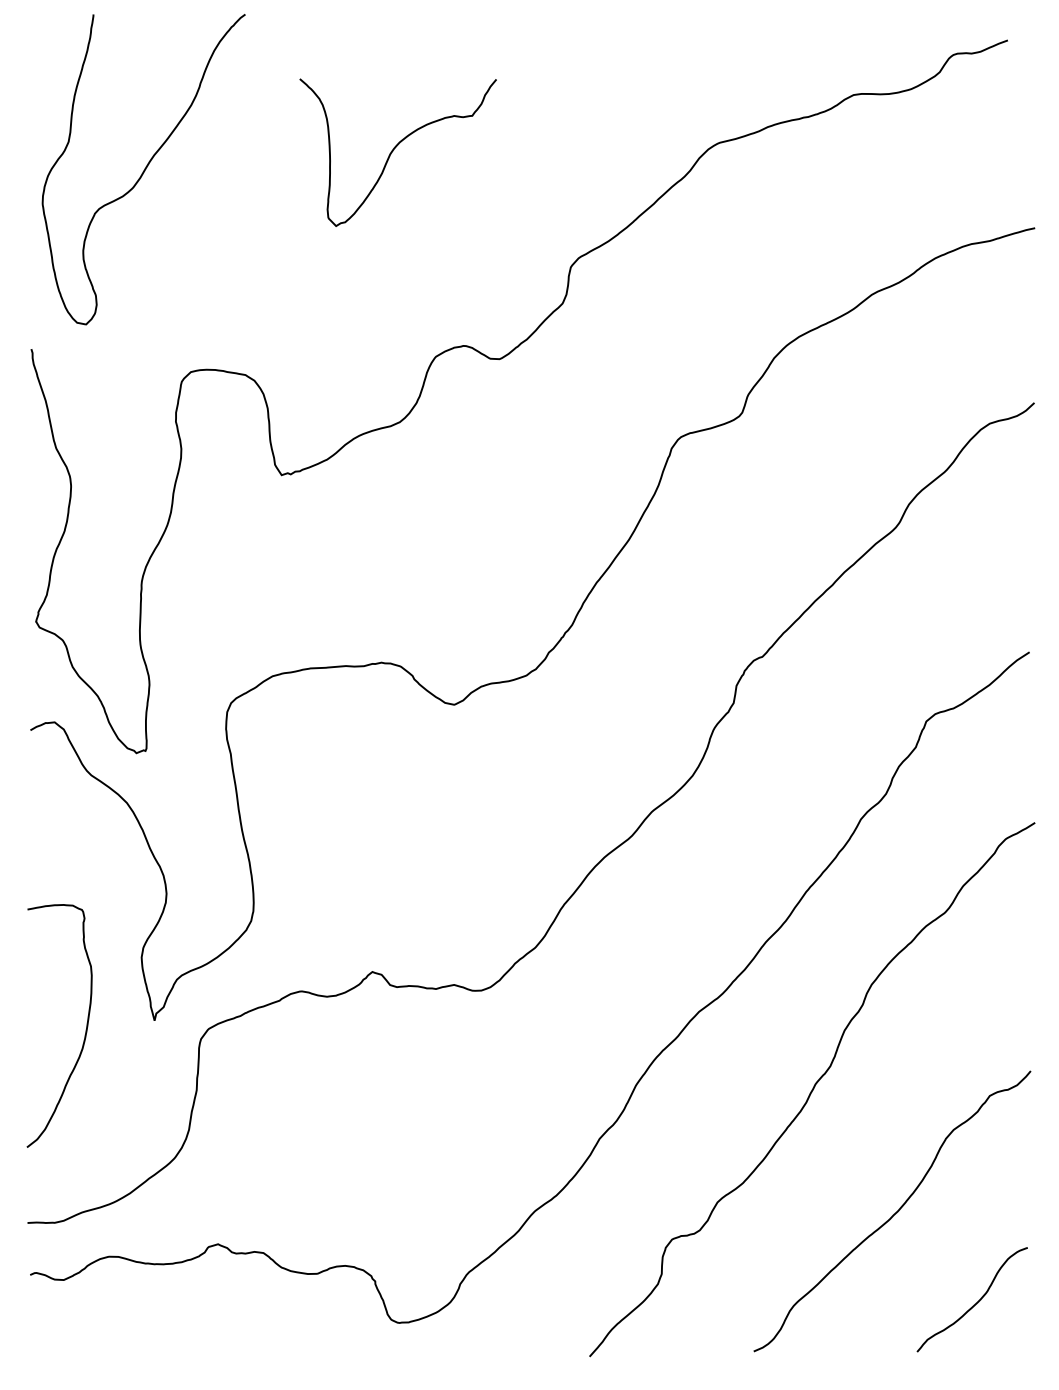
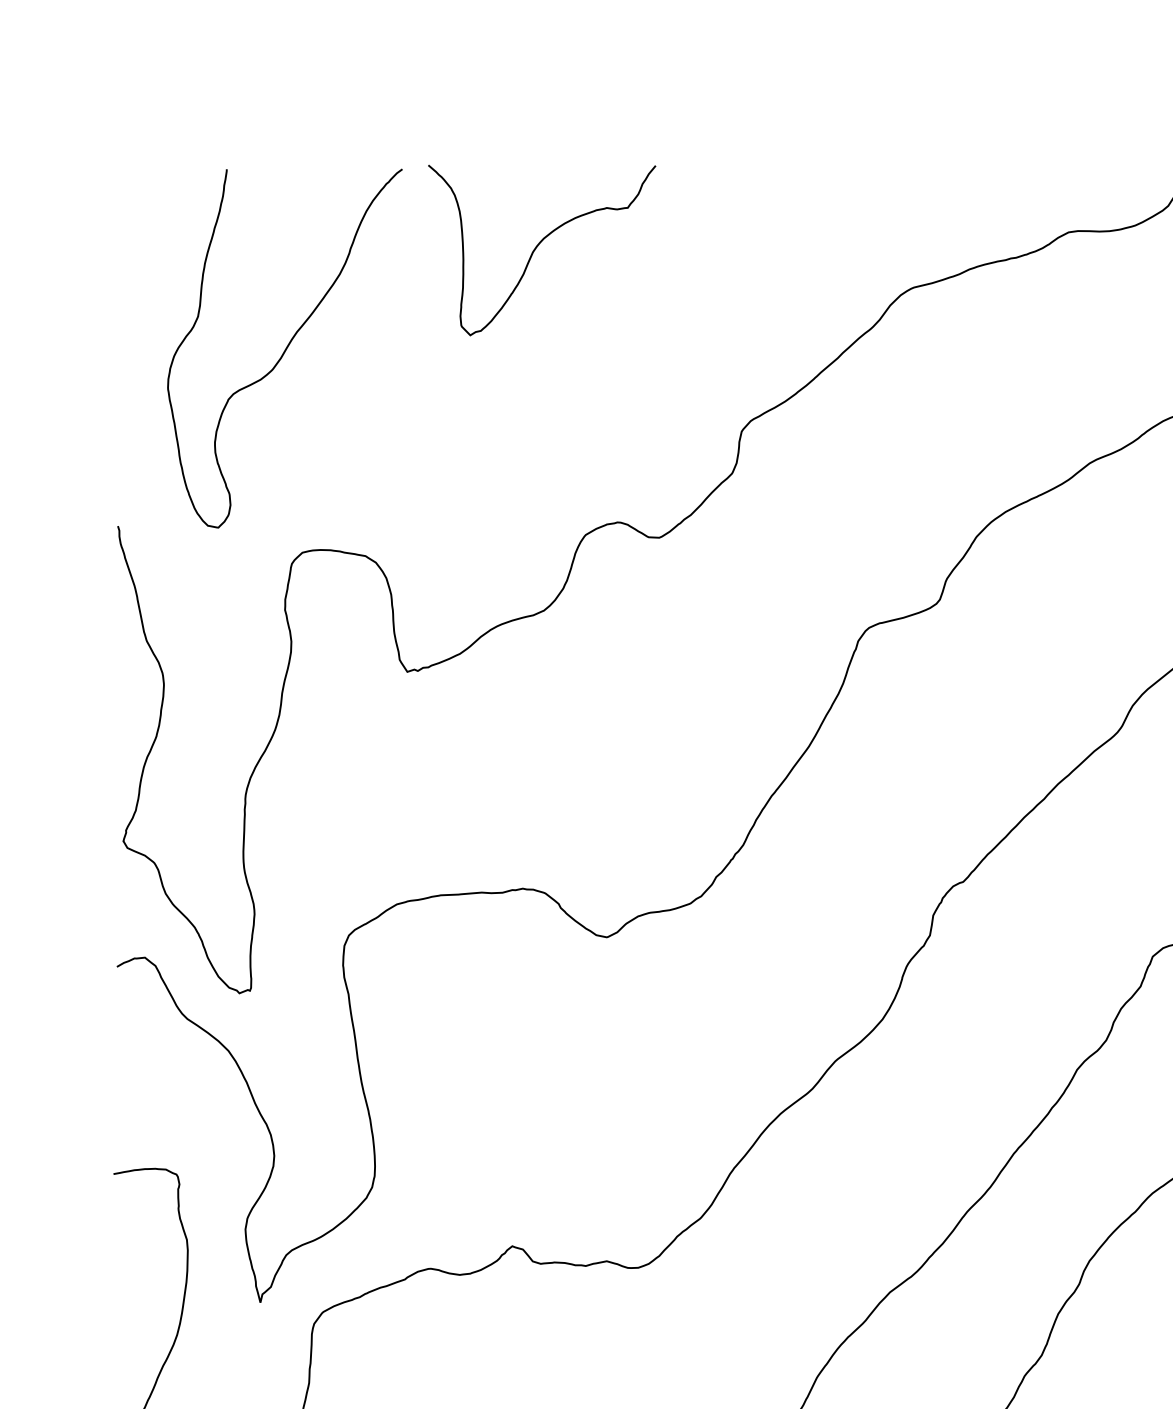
curve: (393, 151) -> (536, 249), moved
curve: (144, 169) -> (285, 348), moved

